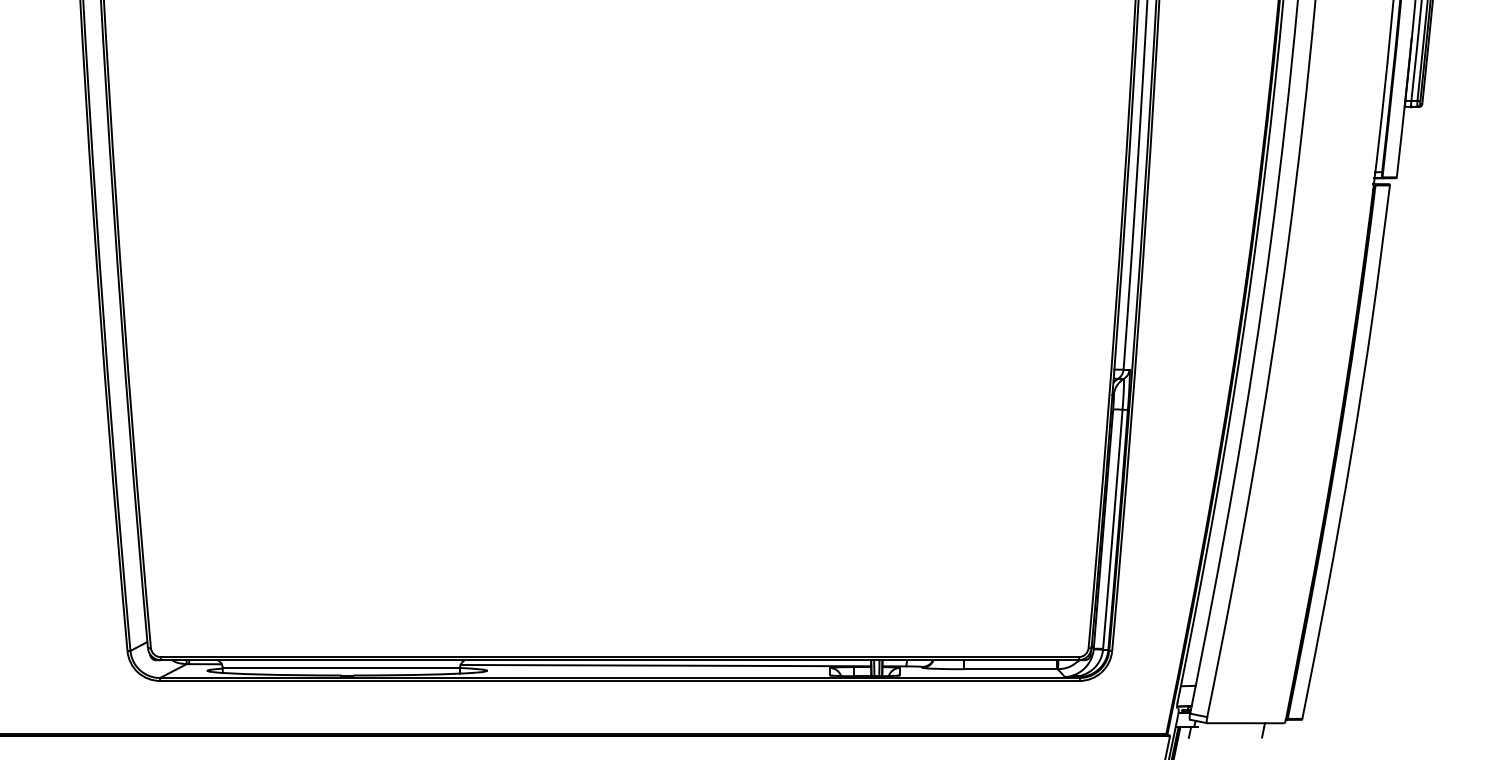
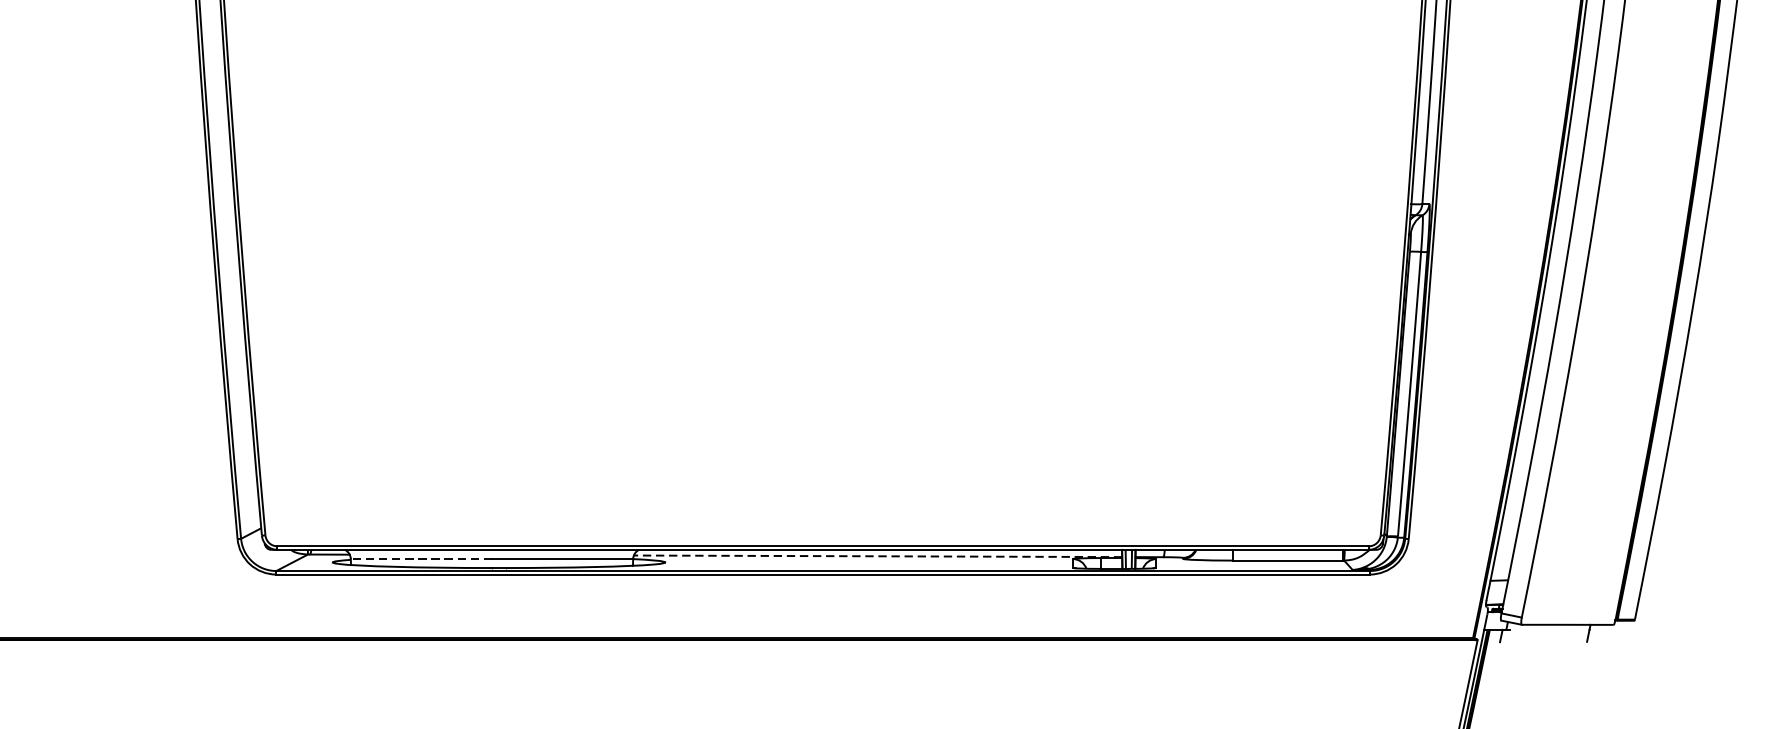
line: (665, 665) -> (877, 556), solid -> dashed
line: (281, 667) -> (420, 558), solid -> dashed

